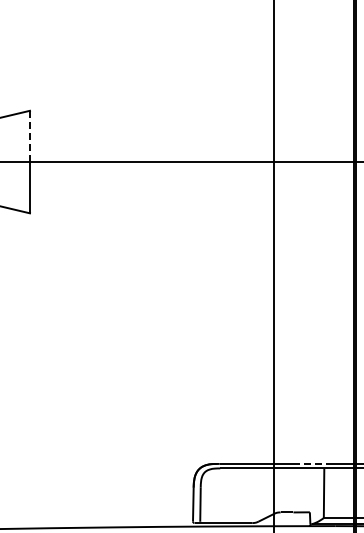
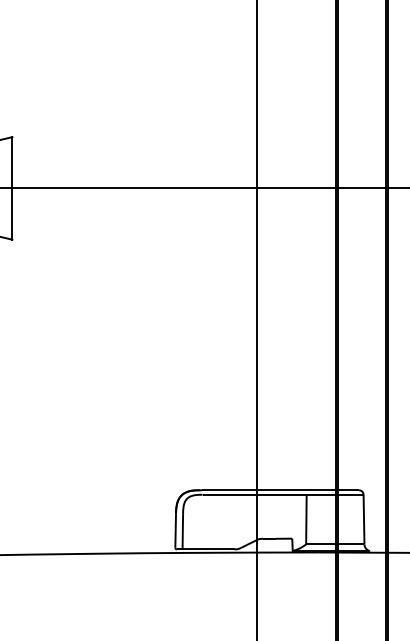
line: (30, 136) -> (12, 162), dashed -> solid
line: (310, 464) -> (292, 490), dashed -> solid

